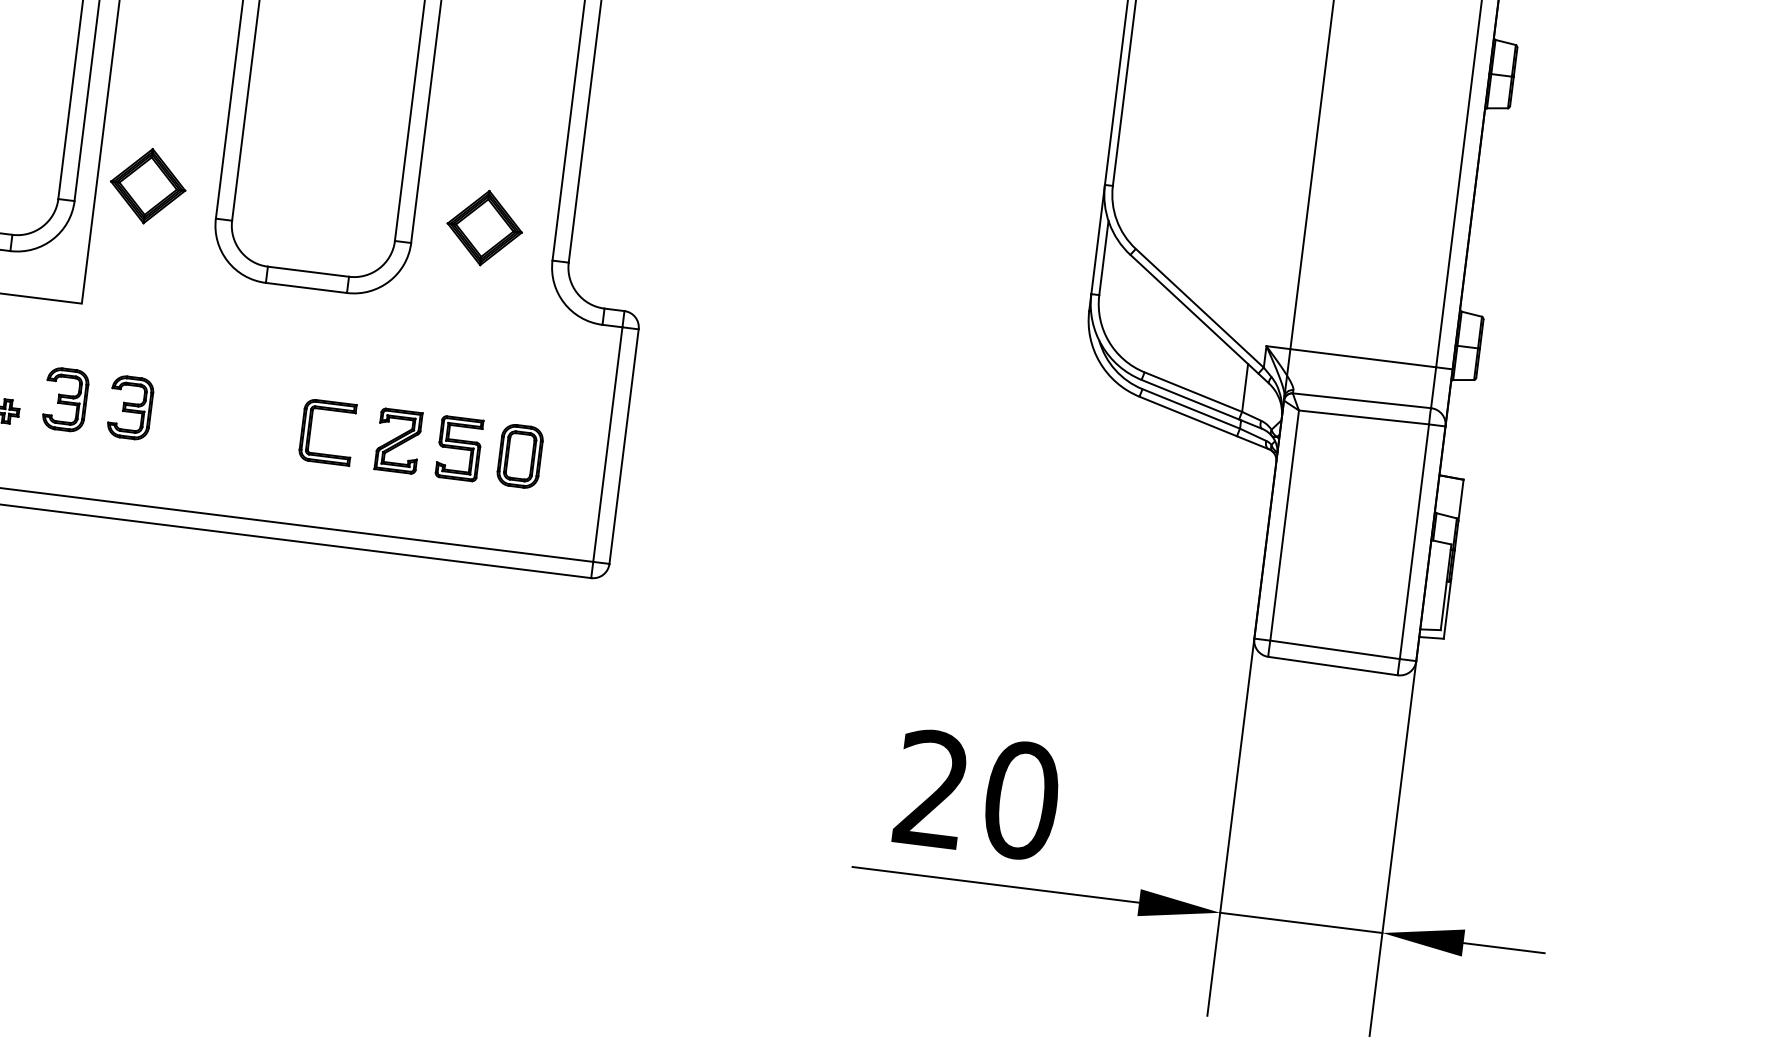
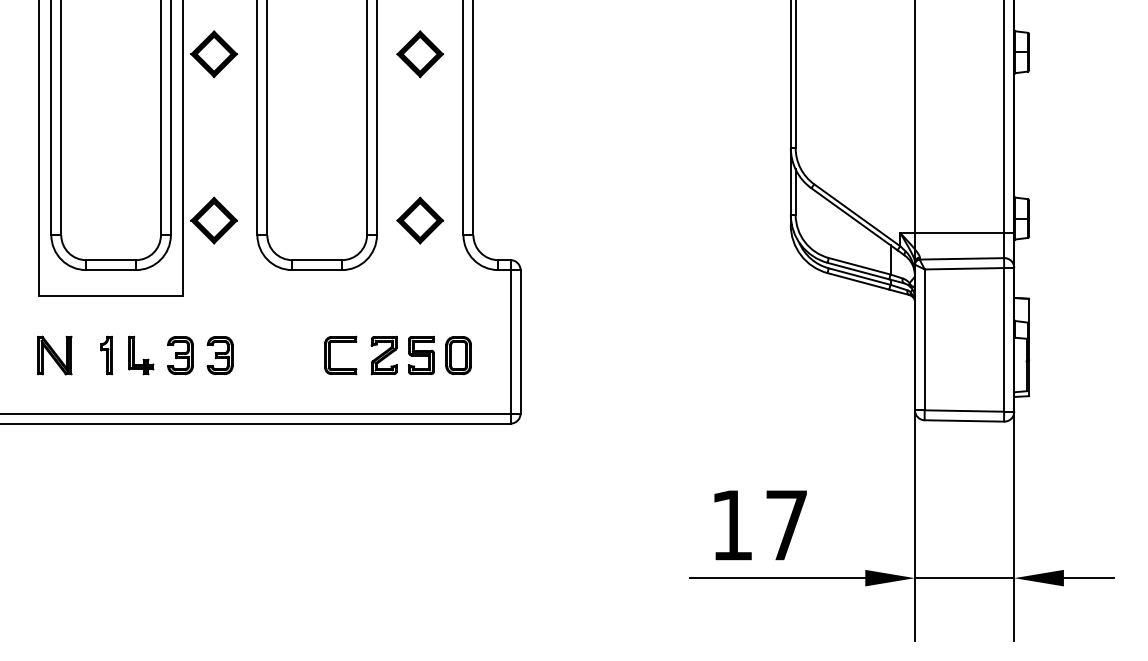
text: (976, 795) -> (759, 525), 20 -> 17

